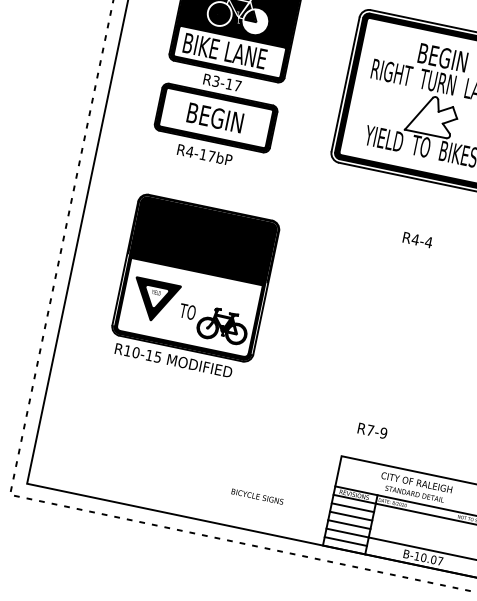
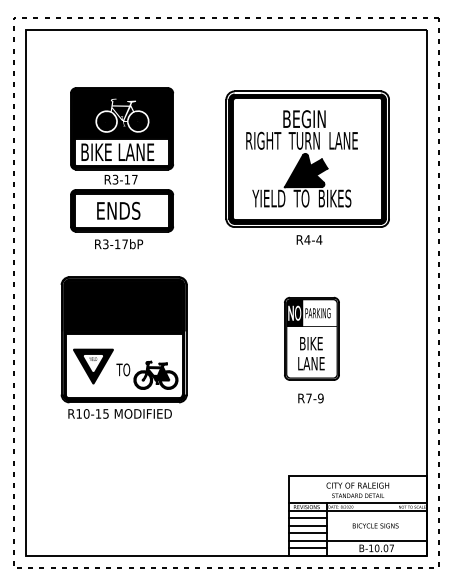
fill: (254, 21) -> (137, 121), added
fill: (432, 115) -> (305, 170), added
text: (217, 117) -> (123, 210), BEGIN -> ENDS
text: (189, 152) -> (105, 244), R4-17bP -> R3-17bP
text: (417, 239) -> (309, 239), moved
part: (193, 286) -> (123, 347), moved
part: (399, 306) -> (311, 338), added
text: (372, 430) -> (310, 398), moved
text: (257, 496) -> (375, 525), moved

